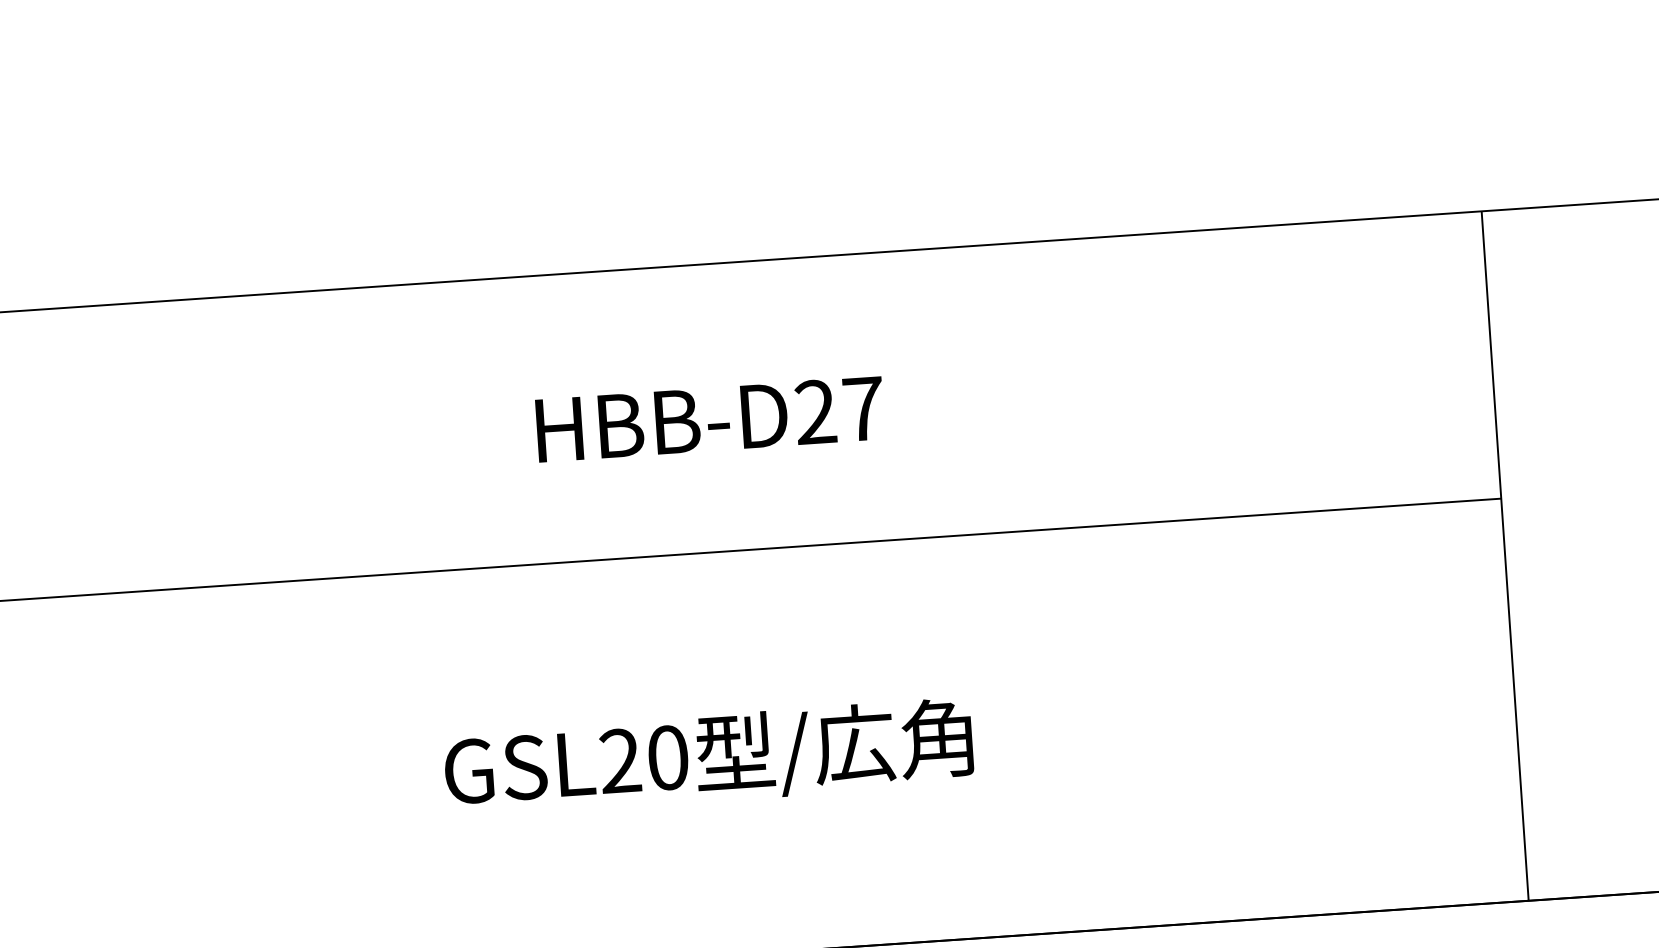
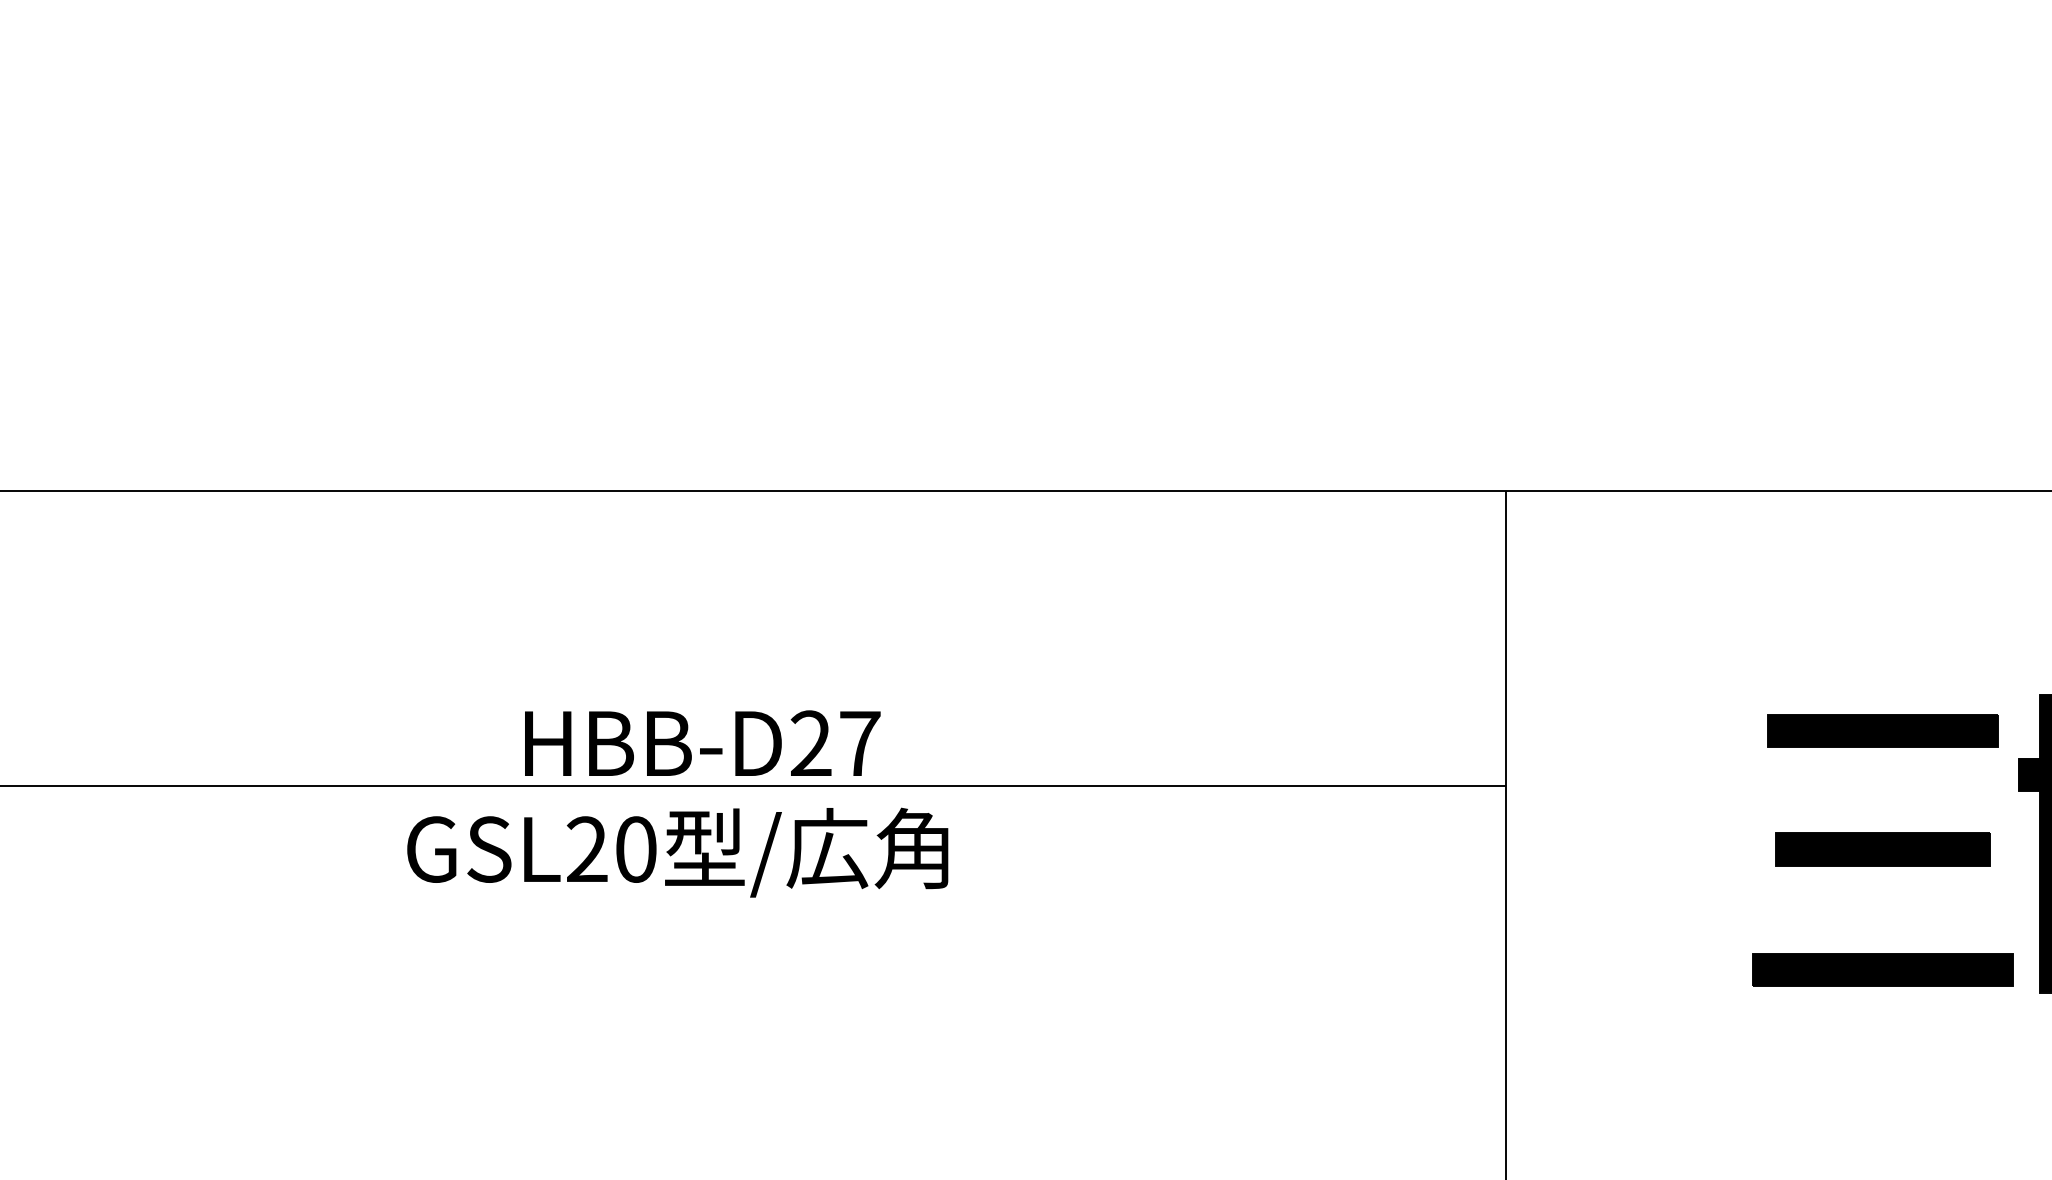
text: (709, 418) -> (702, 742), moved
text: (708, 757) -> (677, 852), moved

